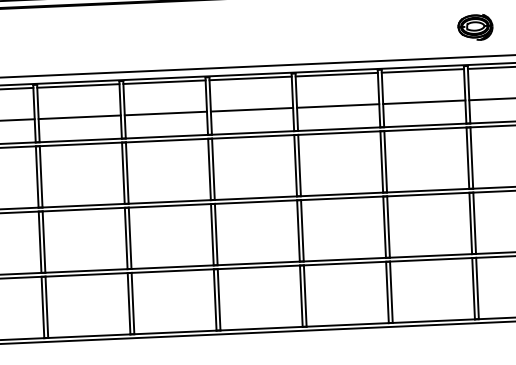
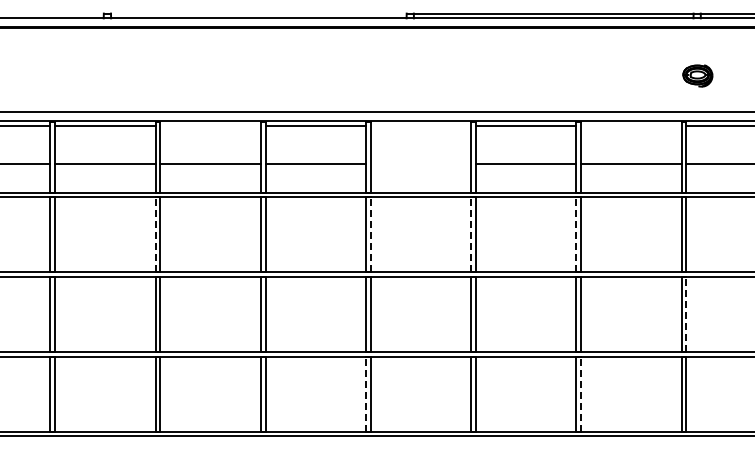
part: (475, 27) -> (697, 75), size x0.7
line: (422, 70) -> (631, 125), removed
line: (250, 78) -> (420, 125), removed
line: (78, 85) -> (210, 125), removed
line: (251, 110) -> (420, 164), removed
line: (381, 161) -> (576, 234), solid -> dashed
line: (295, 165) -> (471, 234), solid -> dashed
line: (213, 169) -> (370, 234), solid -> dashed
line: (37, 176) -> (155, 234), solid -> dashed
line: (474, 222) -> (686, 313), solid -> dashed
line: (391, 291) -> (581, 393), solid -> dashed
line: (215, 299) -> (366, 393), solid -> dashed

